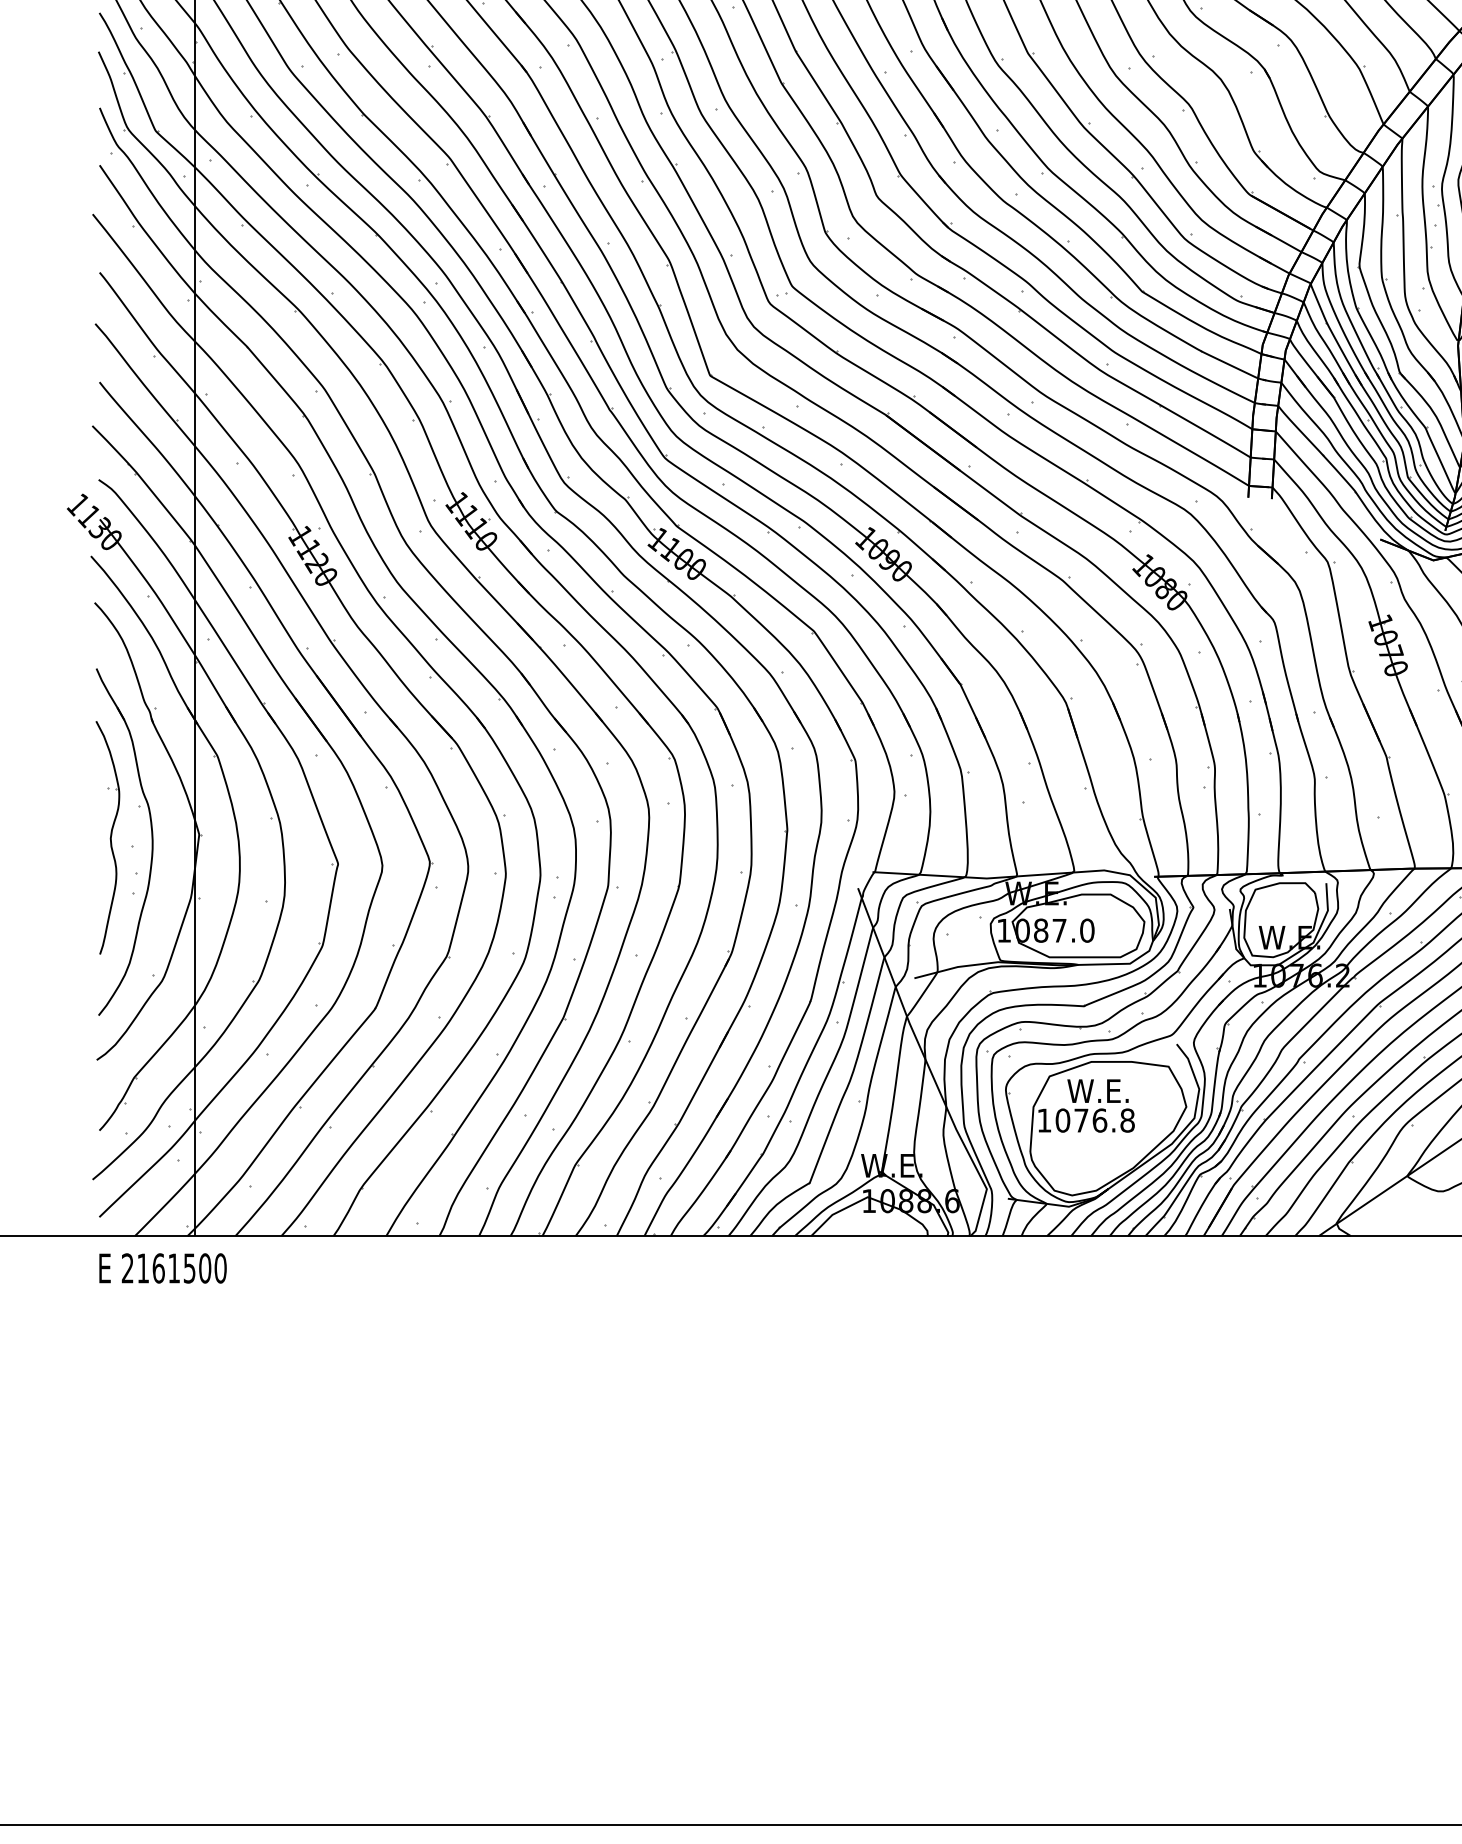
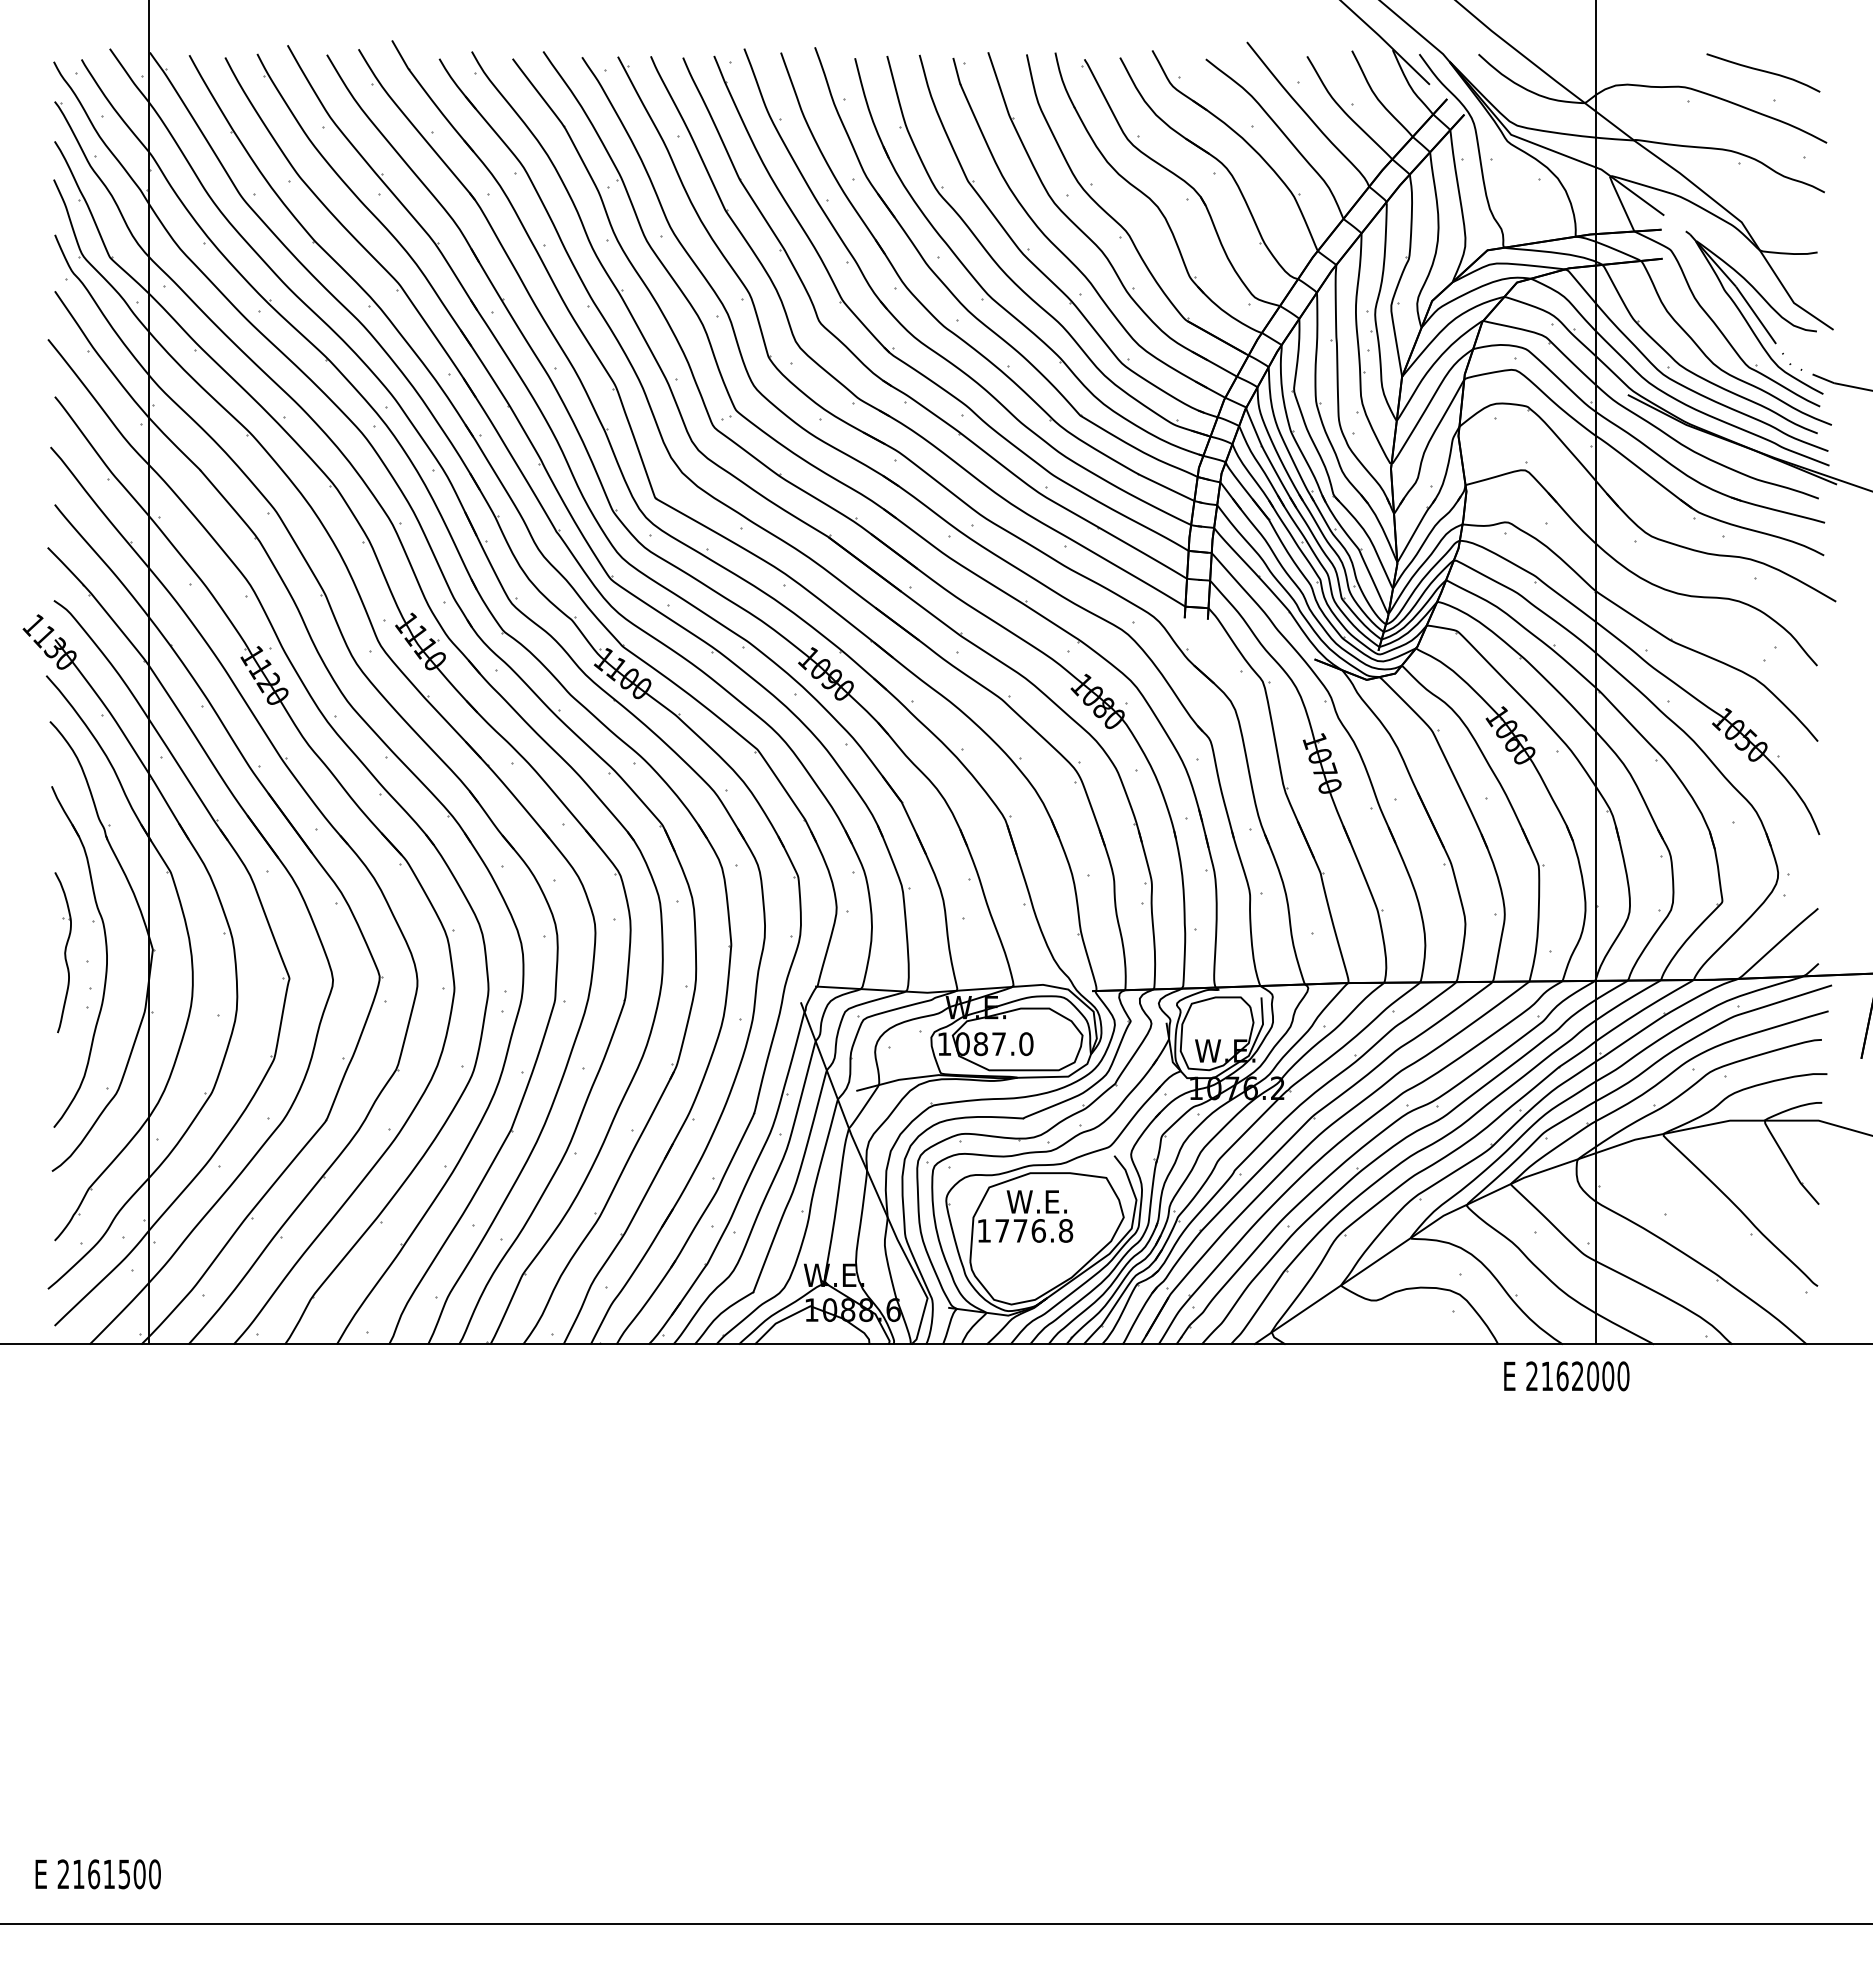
part: (108, 837) -> (63, 952), size x0.7
text: (1063, 1120) -> (1002, 1230), 1076.8 -> 1776.8
text: (162, 1268) -> (97, 1874), moved

